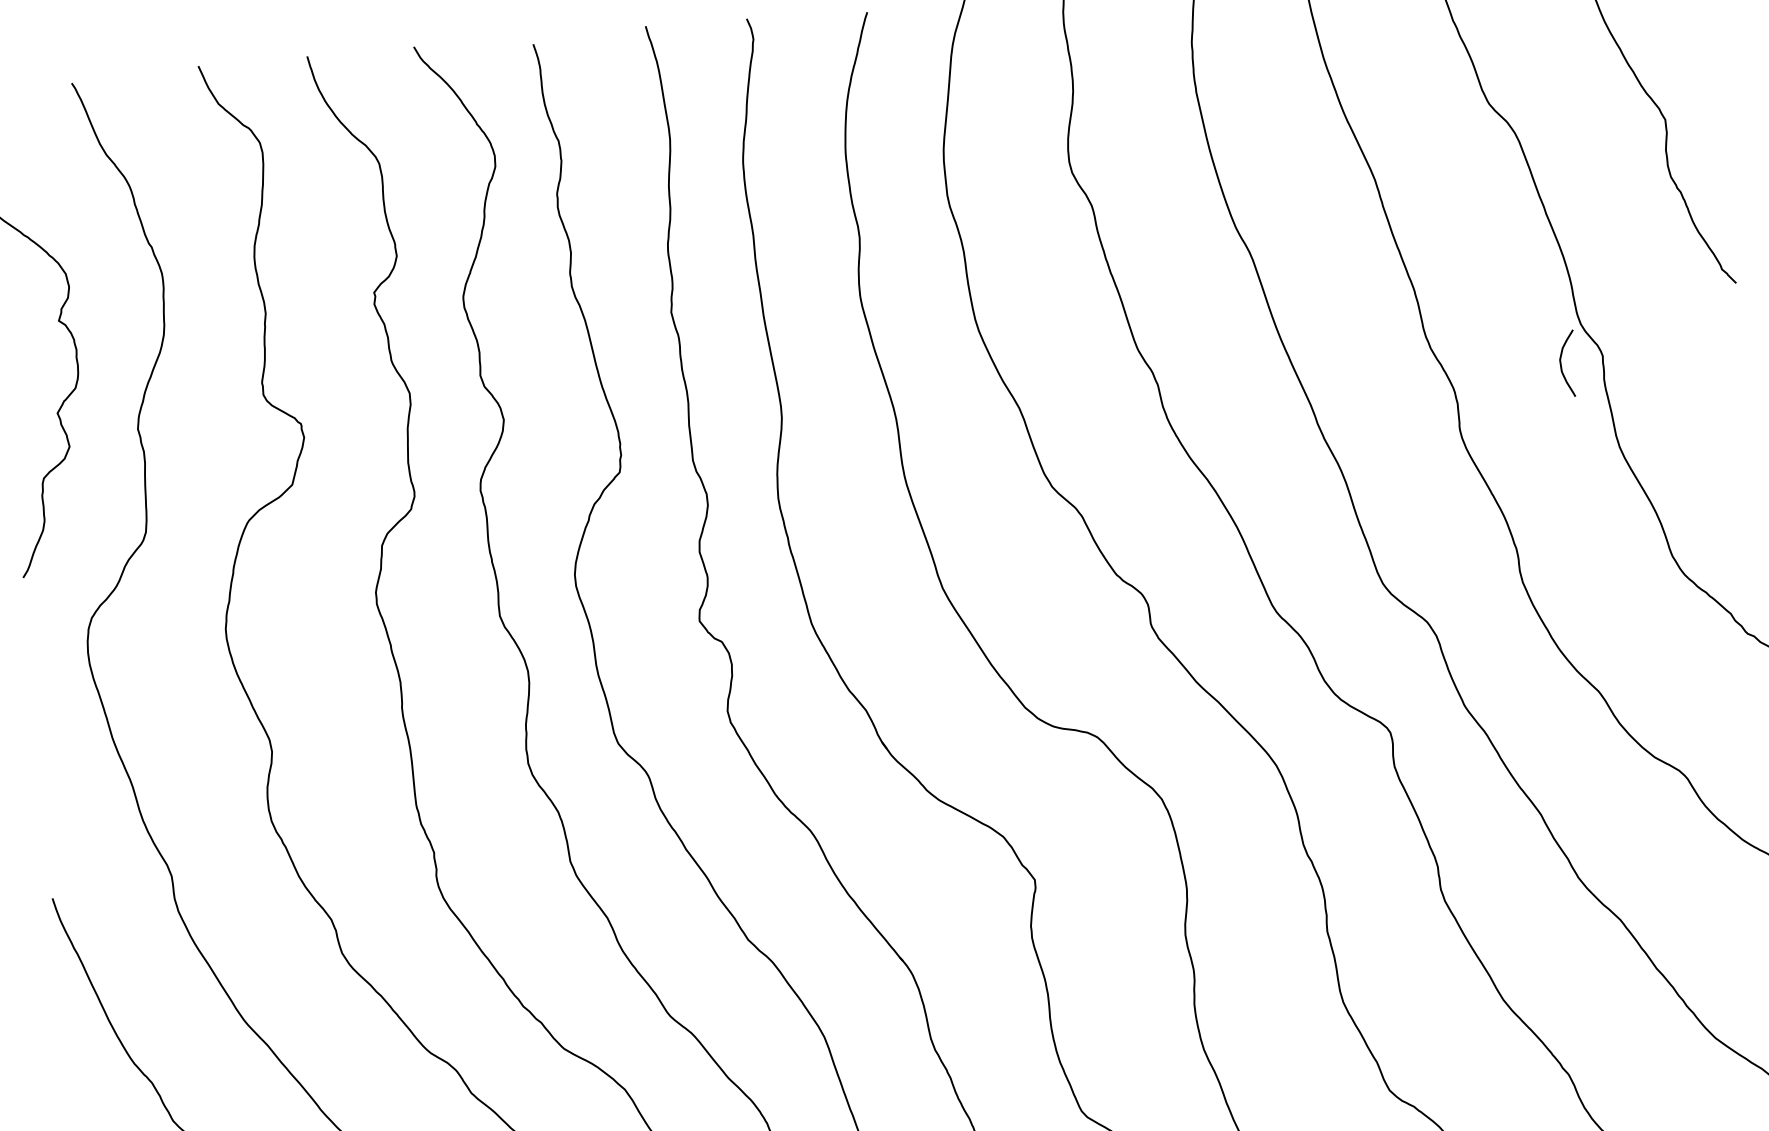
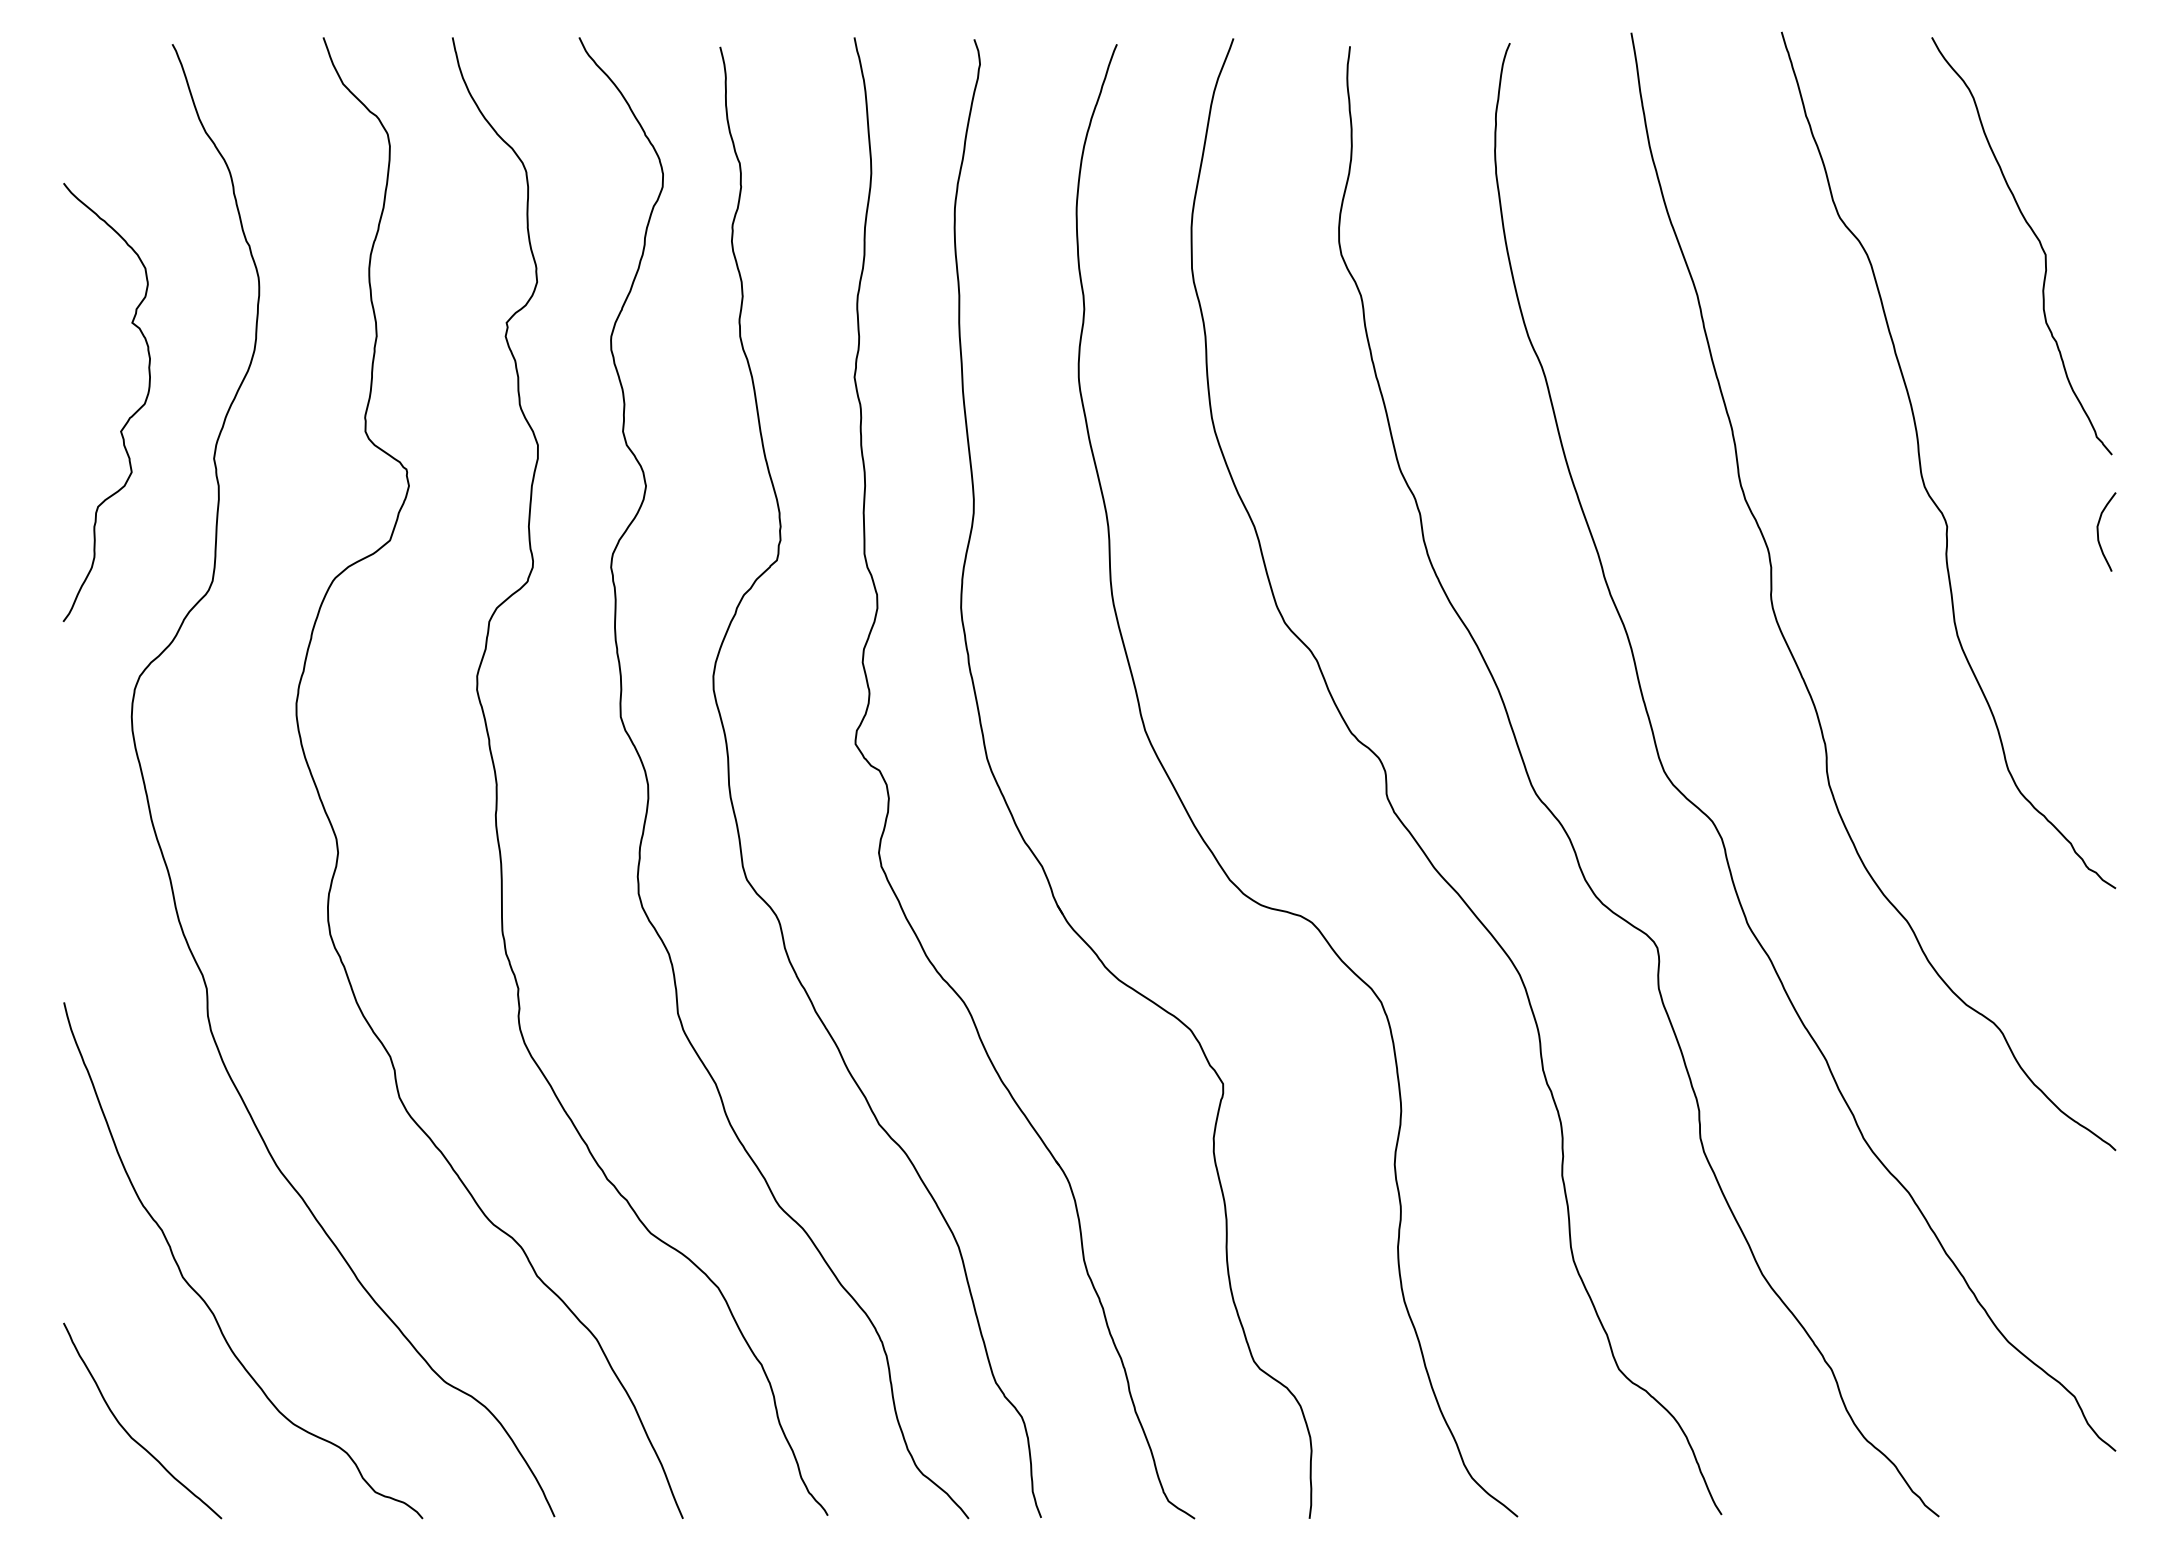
curve: (1561, 363) -> (2098, 531), moved

